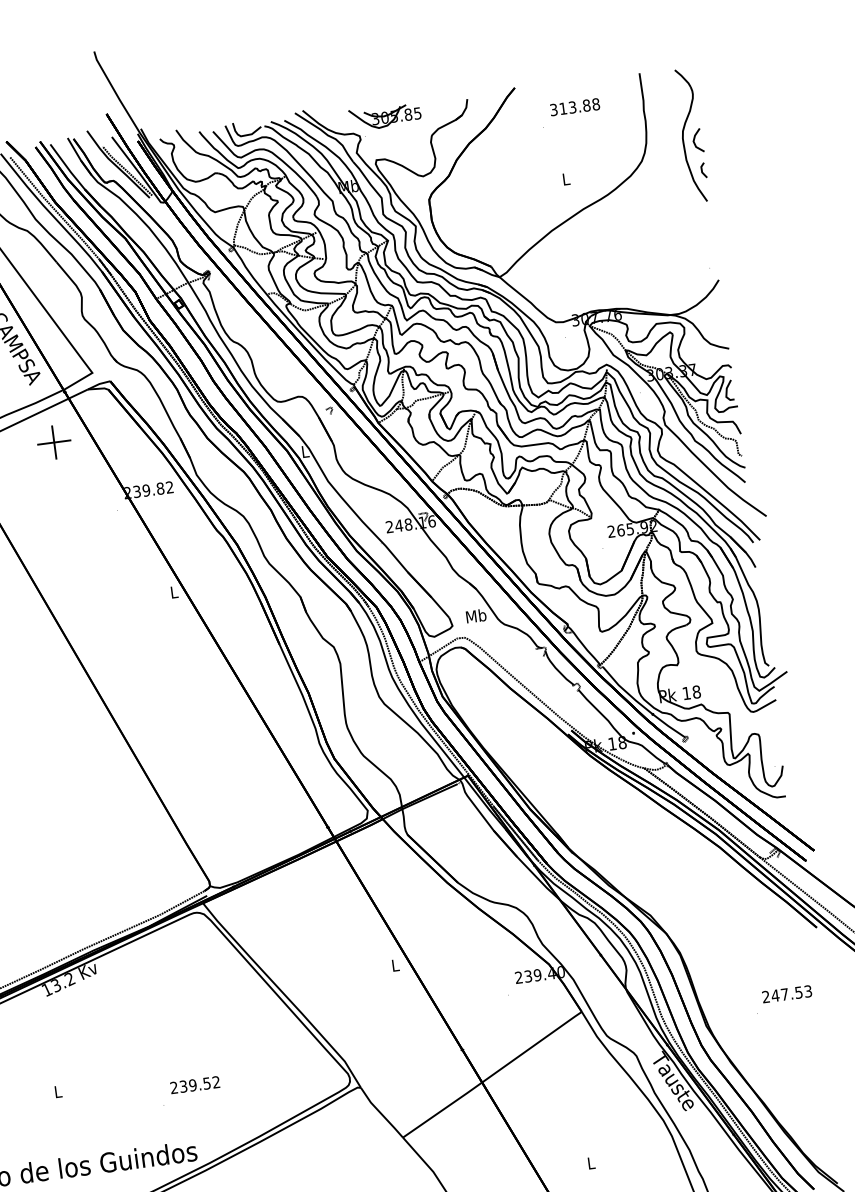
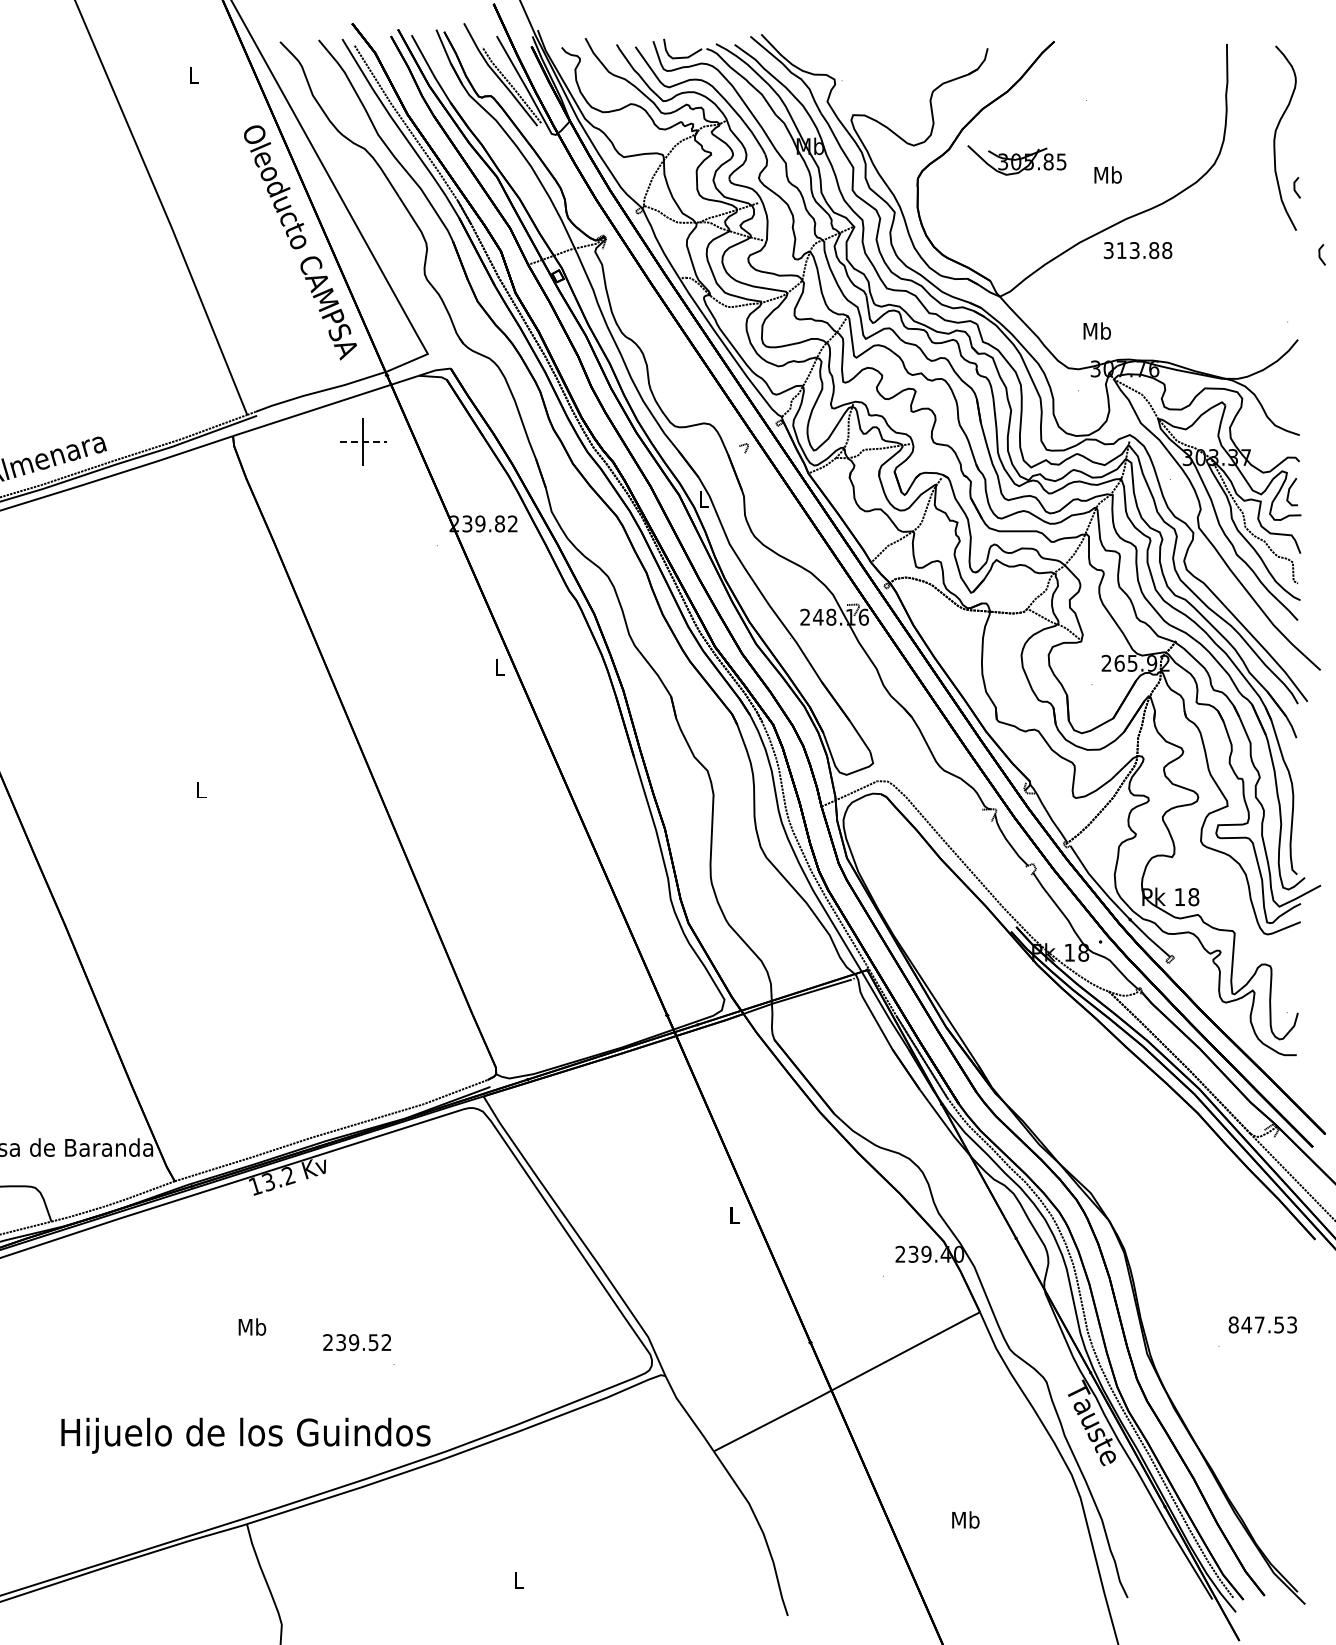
text: (574, 107) -> (1137, 250), moved
part: (385, 116) -> (1016, 160), moved
line: (694, 139) -> (1290, 144), removed
text: (565, 178) -> (1107, 174), L -> Mb
line: (727, 216) -> (1320, 254), added
line: (54, 442) -> (363, 442), solid -> dashed
text: (475, 615) -> (1096, 330), moved
text: (765, 996) -> (1233, 1324), 247.53 -> 847.53
text: (195, 1084) -> (357, 1342), moved
text: (58, 1091) -> (252, 1326), L -> Mb
text: (591, 1162) -> (965, 1519), L -> Mb

